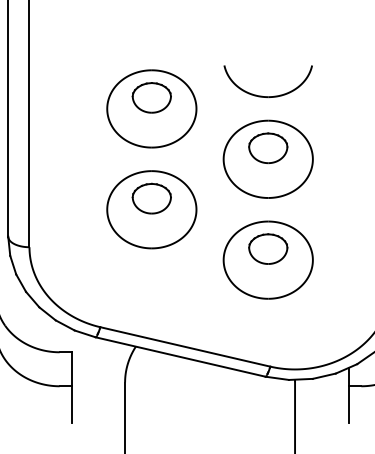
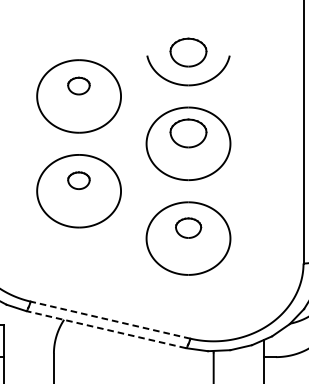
part: (268, 61) -> (188, 51), added
part: (151, 97) -> (78, 85), size x0.6
part: (151, 198) -> (78, 180), size x0.6
part: (268, 248) -> (188, 227), size x0.7
line: (184, 346) -> (109, 319), solid -> dashed
line: (180, 356) -> (106, 329), solid -> dashed

